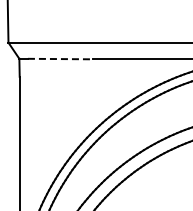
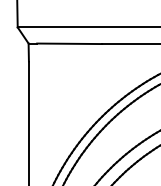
line: (60, 59) -> (69, 44), dashed -> solid

